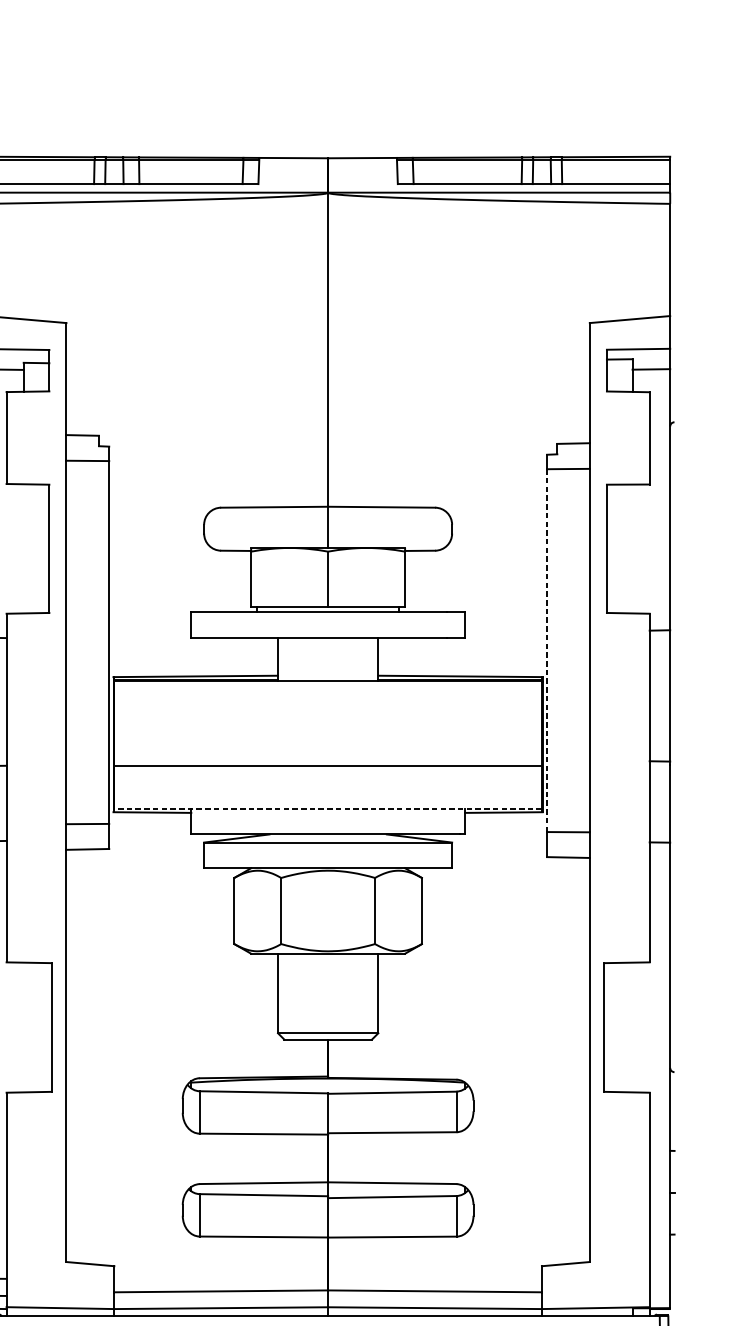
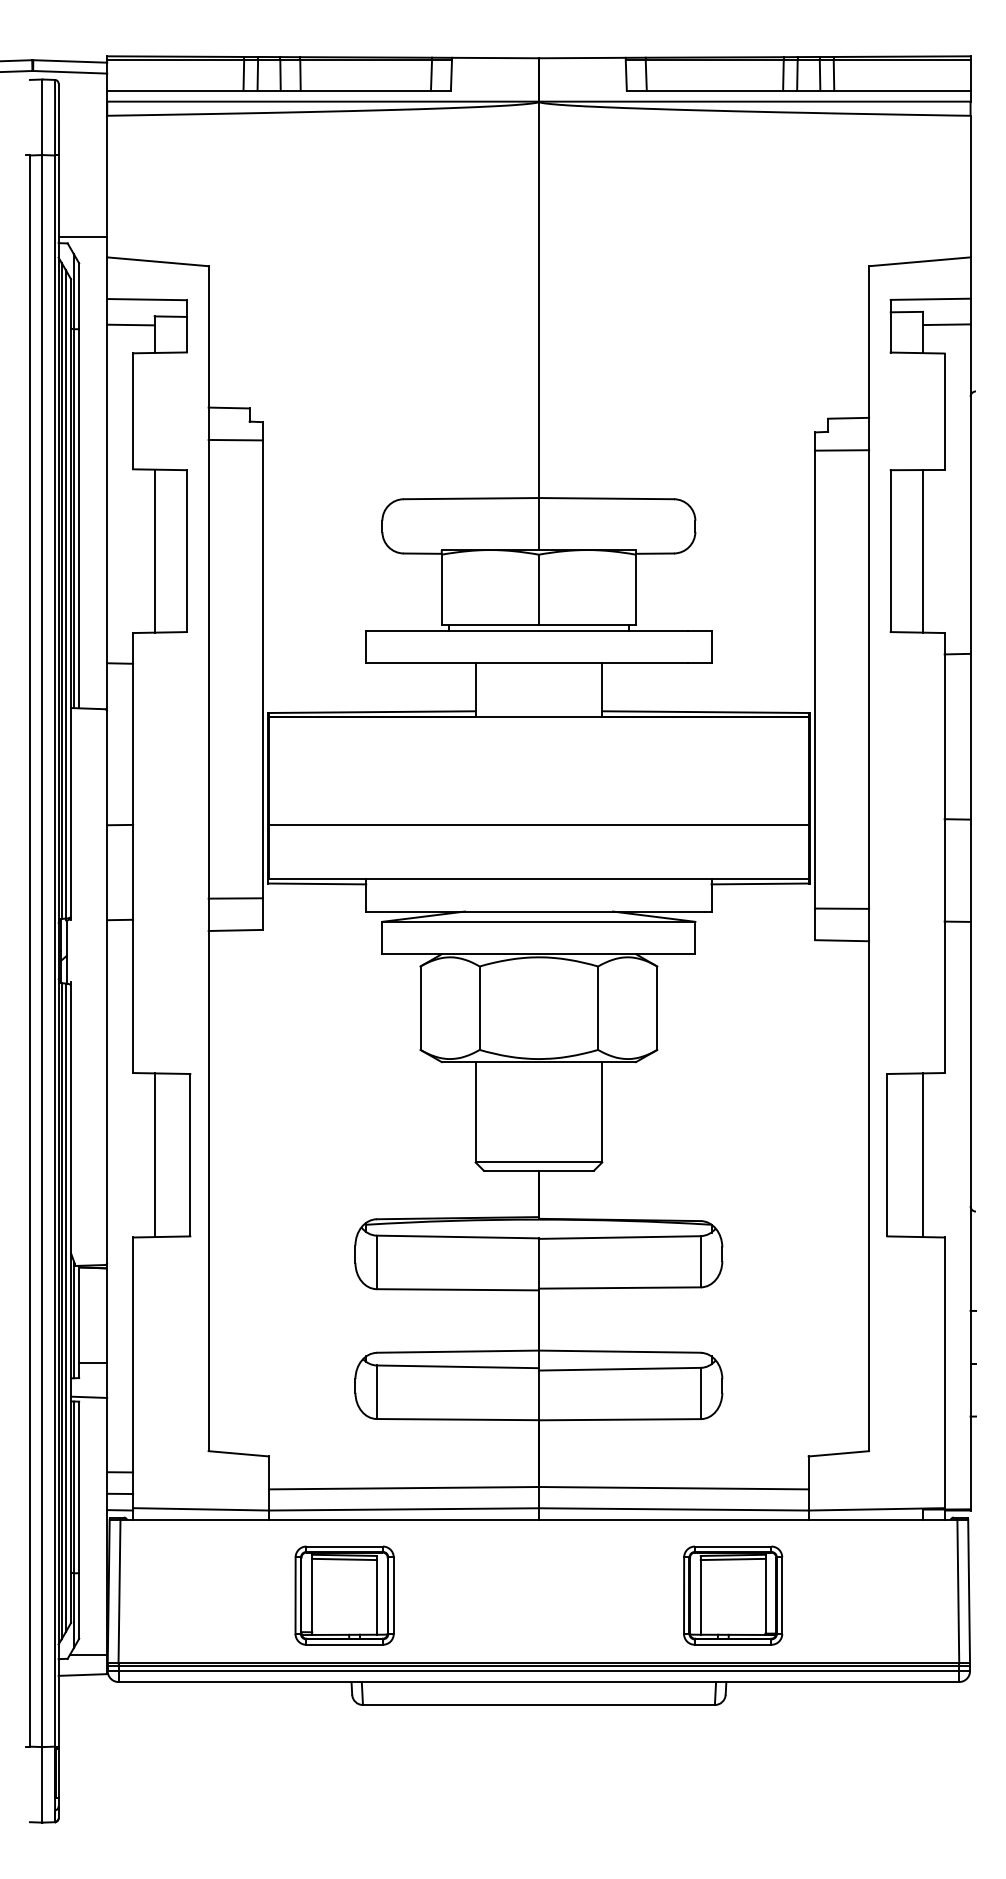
line: (23, 548) -> (154, 550), added
line: (632, 549) -> (923, 551), added
line: (547, 650) -> (815, 679), dashed -> solid
line: (327, 809) -> (538, 879), dashed -> solid
line: (23, 1027) -> (154, 1155), added
line: (632, 1027) -> (923, 1155), added

